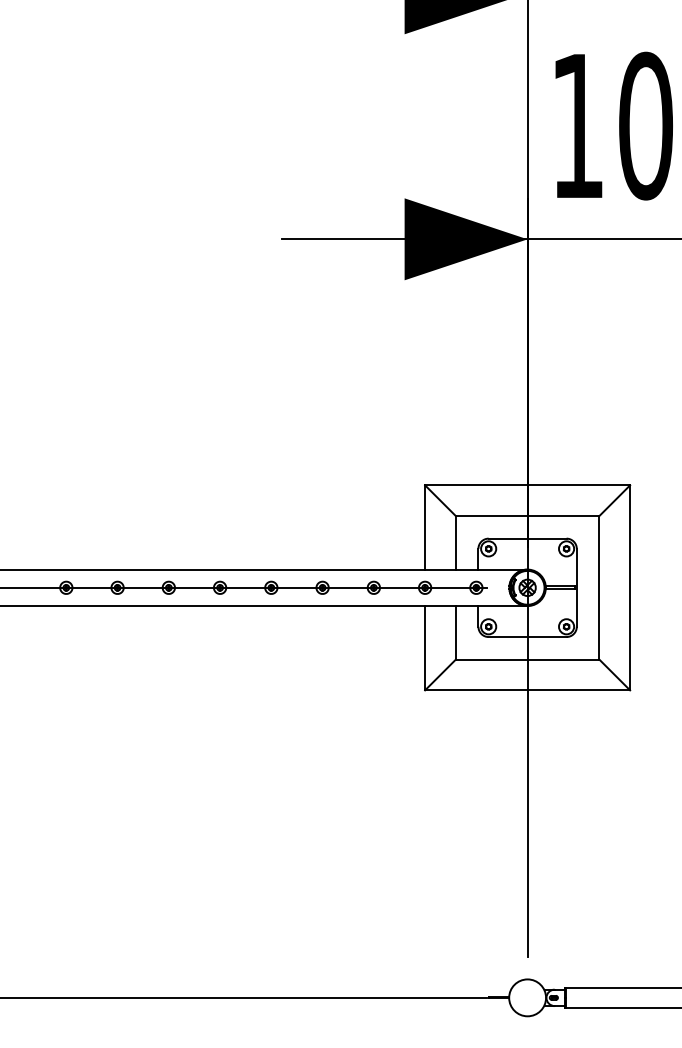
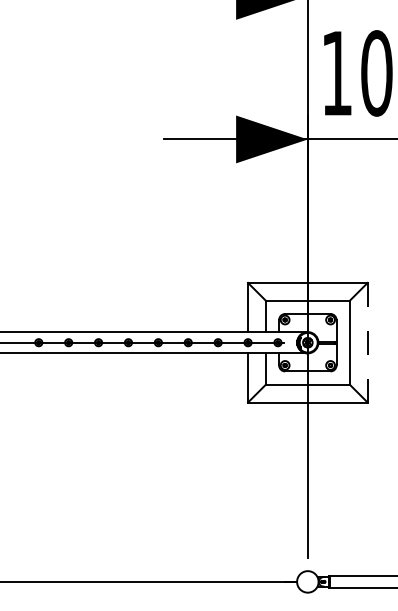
line: (629, 587) -> (367, 342), solid -> dashed

